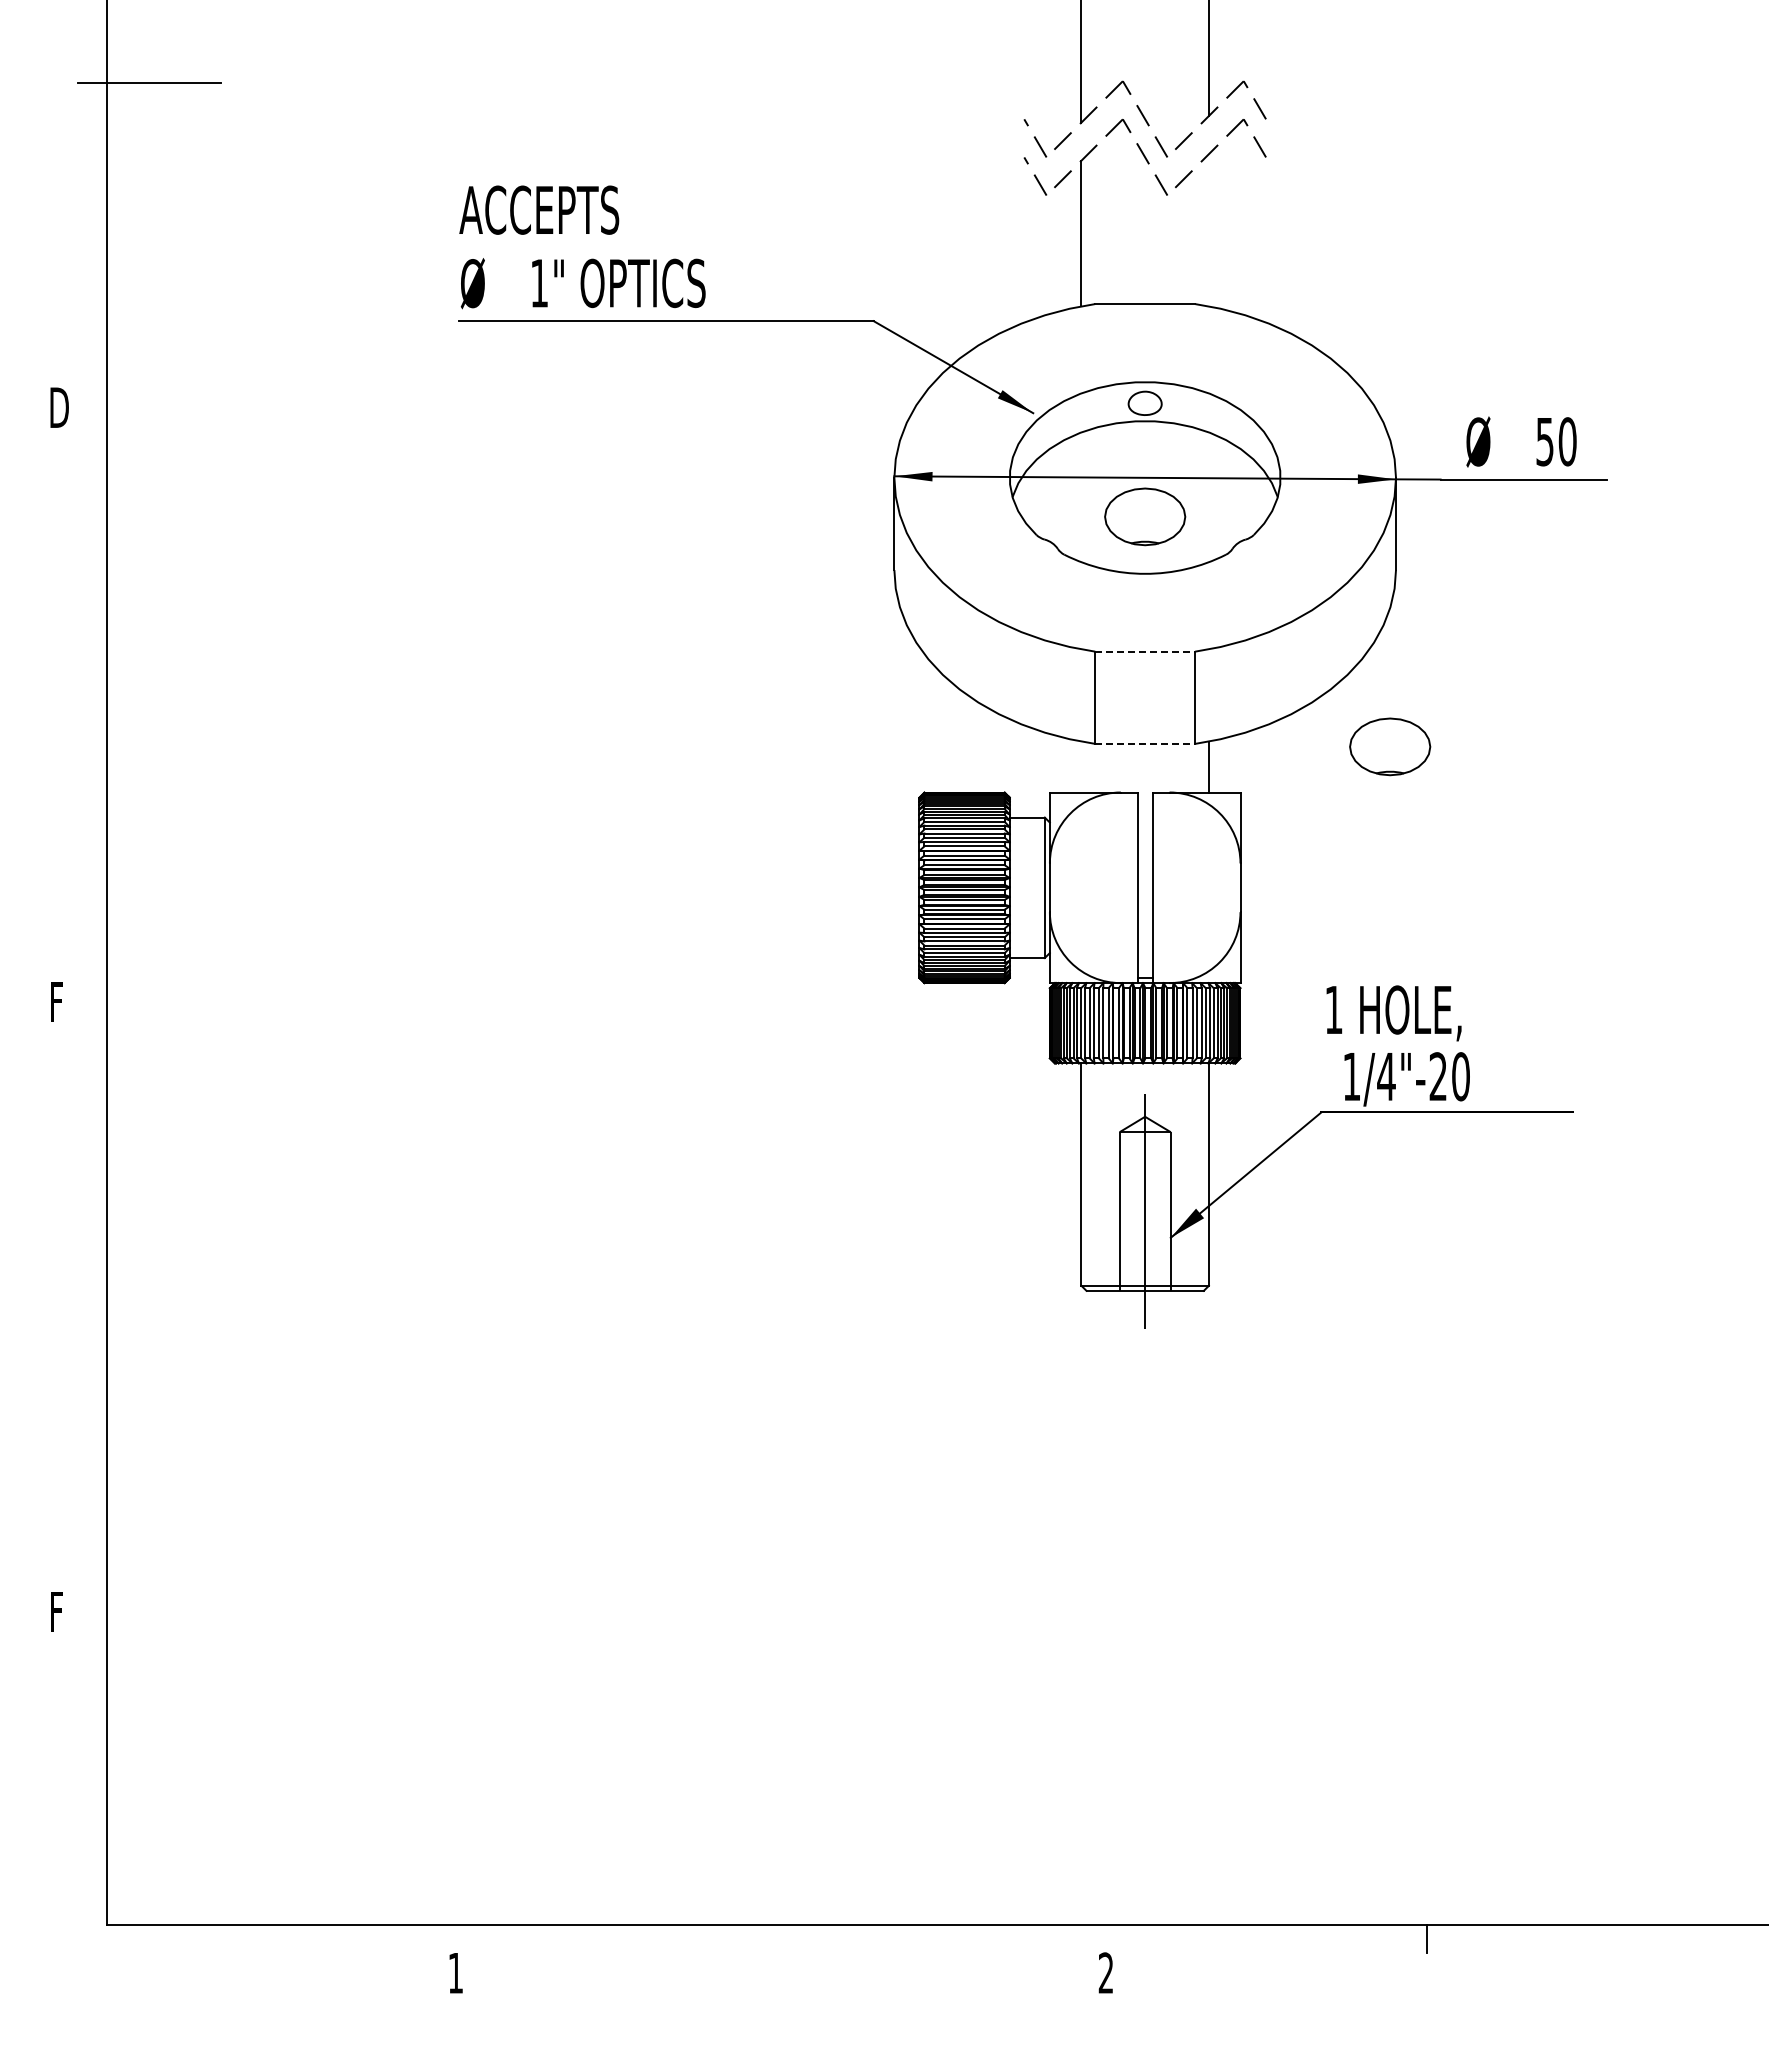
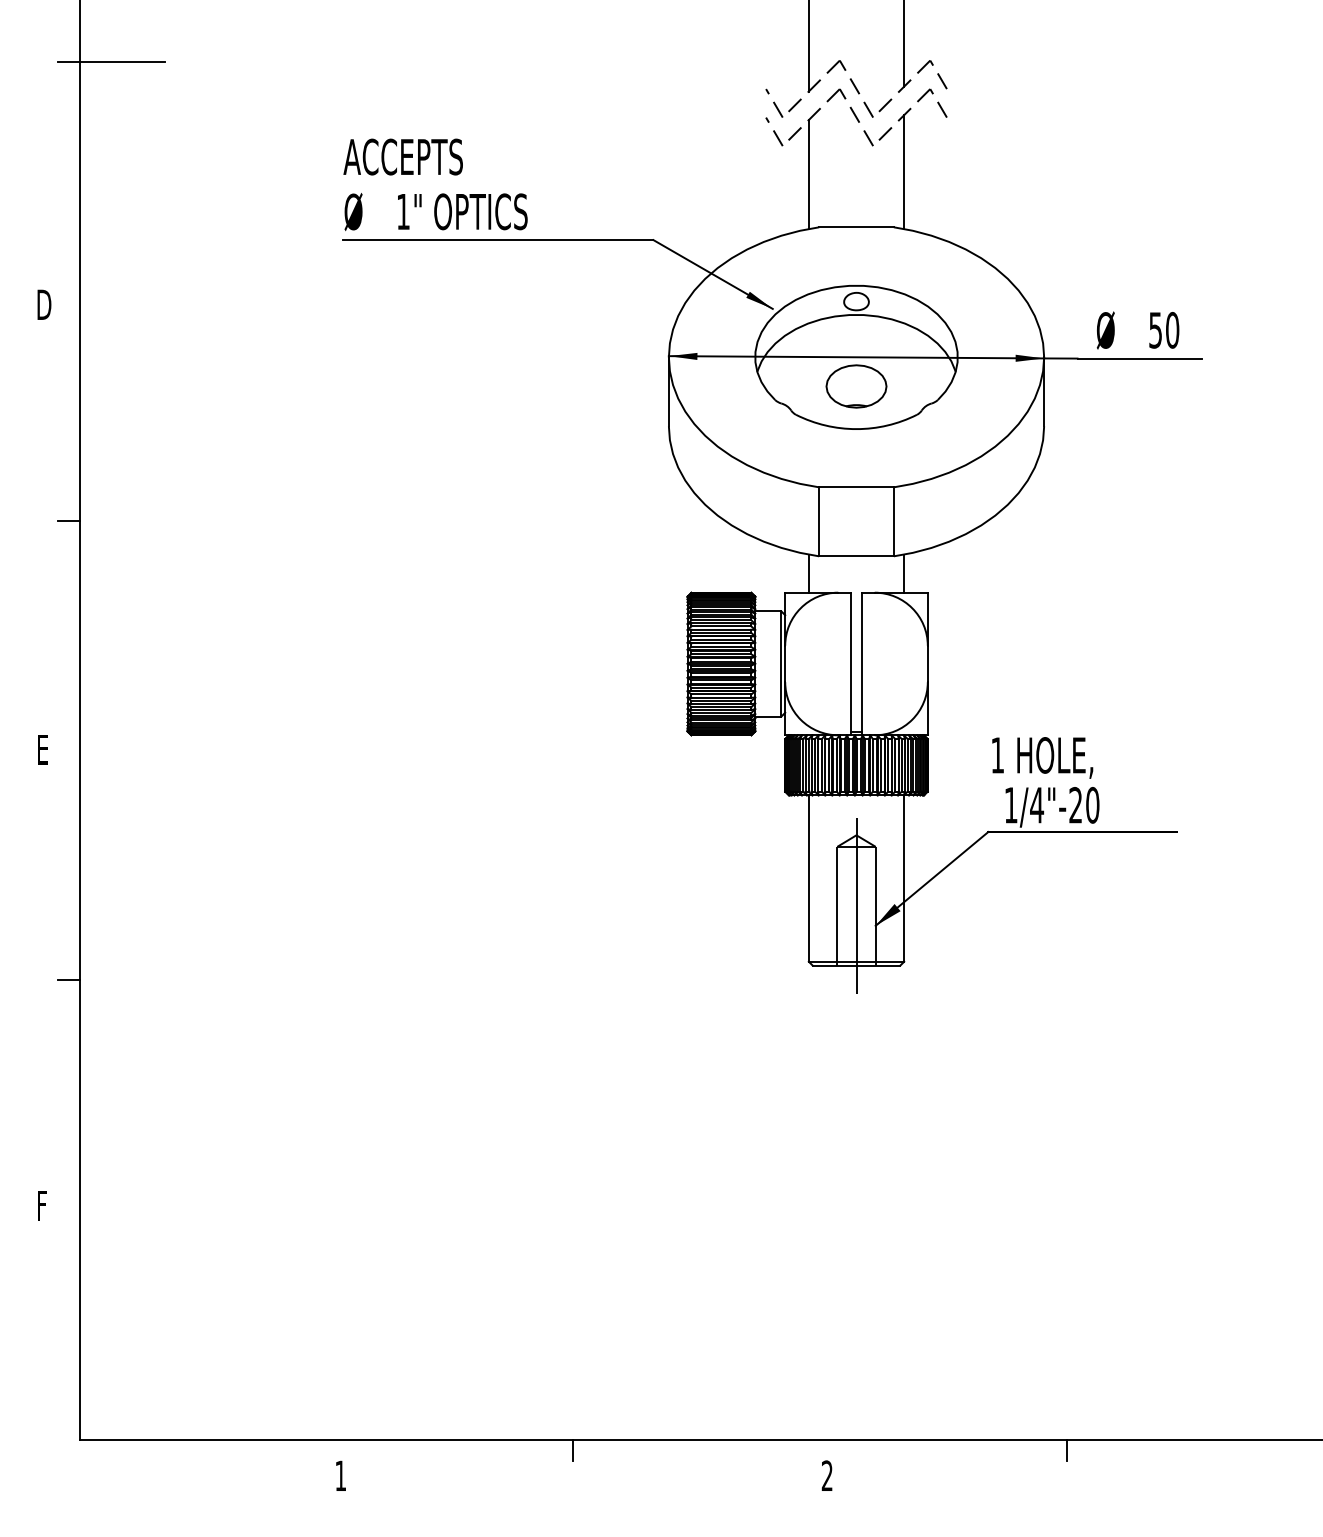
line: (1208, 230) -> (903, 172), added
line: (1145, 651) -> (856, 487), dashed -> solid
line: (92, 696) -> (69, 520), added
line: (1145, 743) -> (856, 556), dashed -> solid
part: (1390, 746) -> (1040, 558), removed
line: (1081, 766) -> (808, 573), added
text: (59, 1001) -> (44, 749), F -> E
line: (92, 1310) -> (69, 980), added
line: (766, 1938) -> (573, 1450), added

